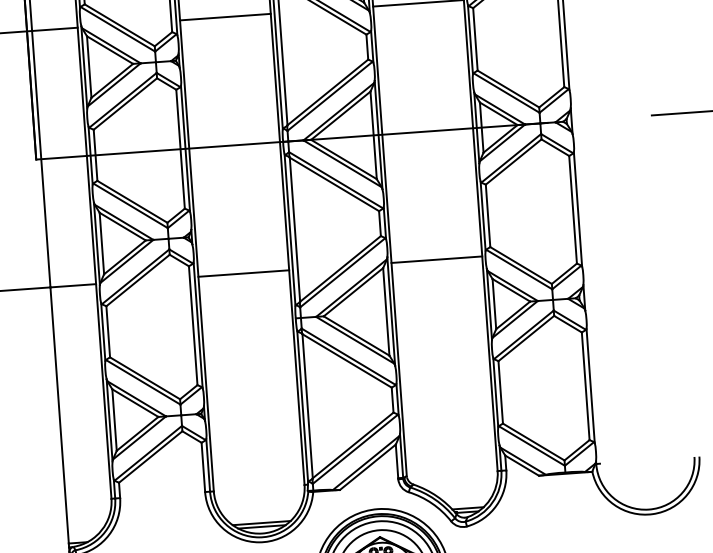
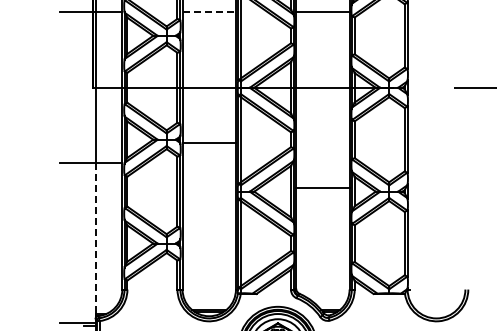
line: (225, 17) -> (209, 12), solid -> dashed
line: (436, 260) -> (322, 188), moved
line: (242, 274) -> (208, 143), moved
line: (59, 416) -> (95, 239), solid -> dashed

